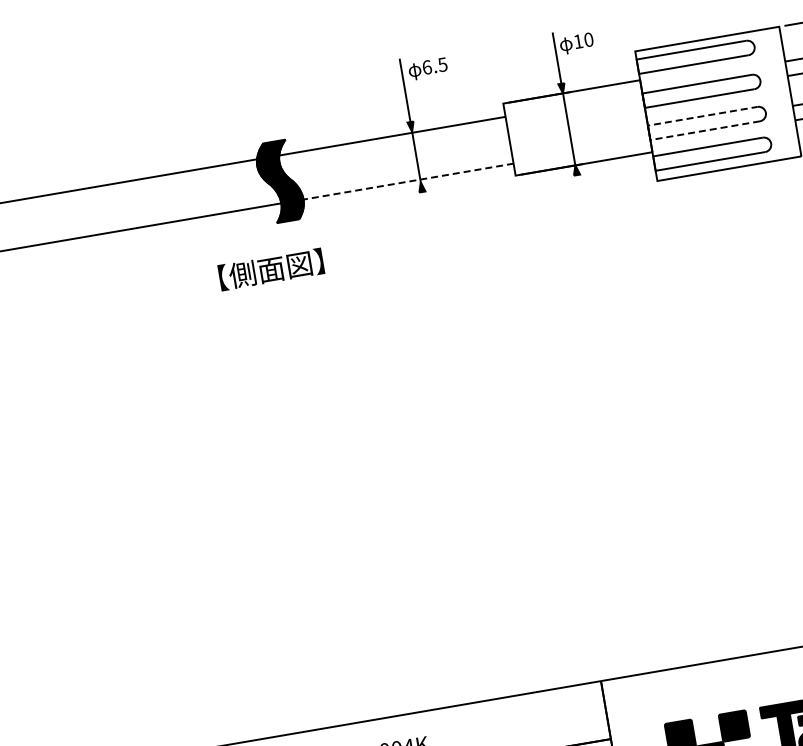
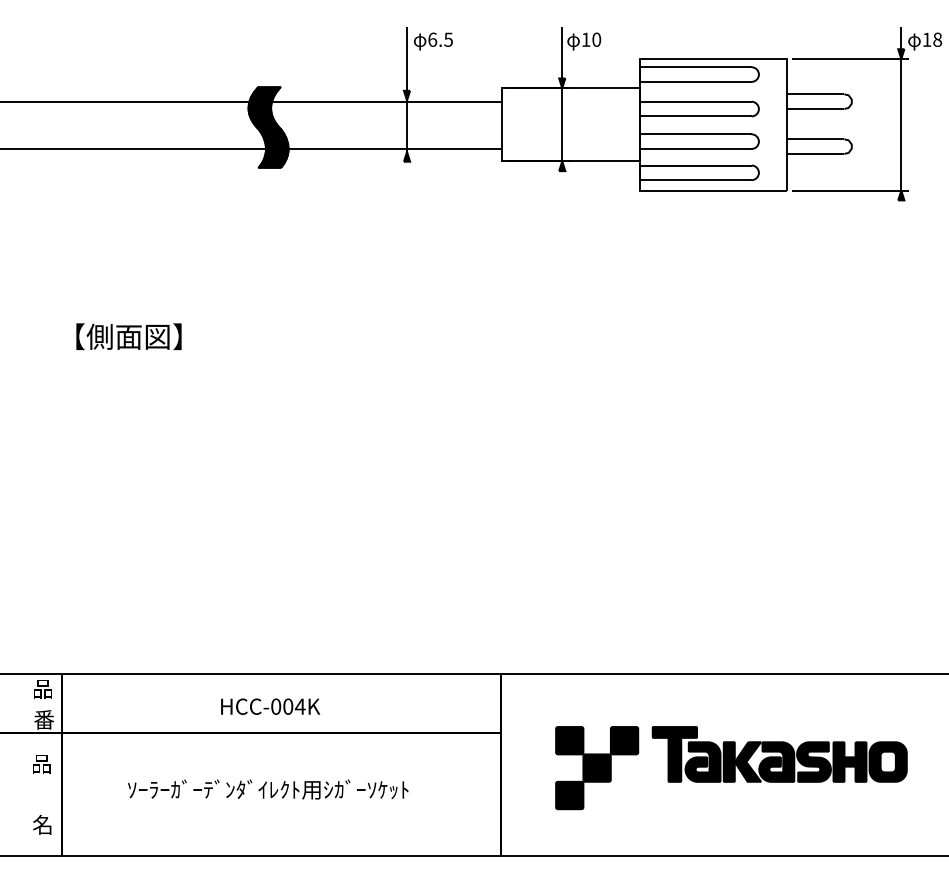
line: (649, 132) -> (640, 141), dashed -> solid
line: (407, 182) -> (393, 149), dashed -> solid
text: (270, 269) -> (128, 336), moved

